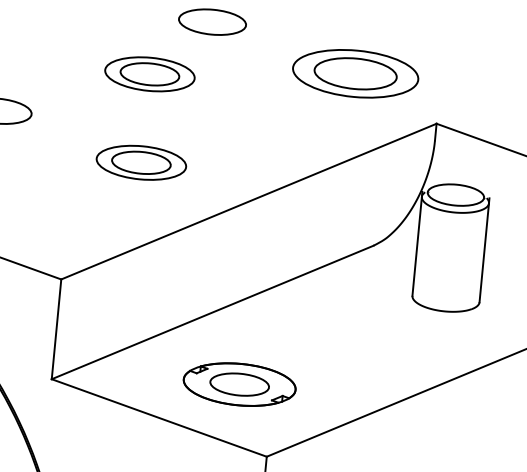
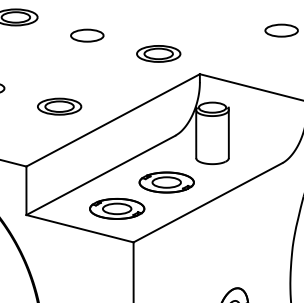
part: (355, 72) -> (158, 53), size x0.71
part: (149, 73) -> (59, 63), removed
part: (346, 340) -> (166, 182), added

